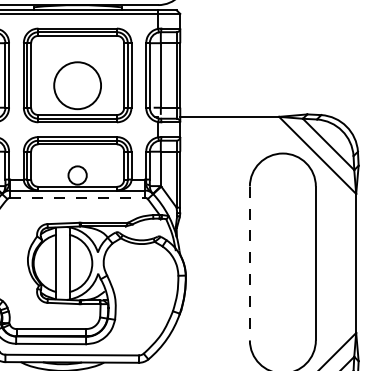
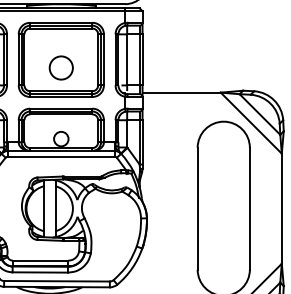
circle: (77, 85) -> (61, 67), size x0.62
line: (77, 197) -> (61, 156), dashed -> solid
line: (249, 263) -> (197, 208), dashed -> solid

